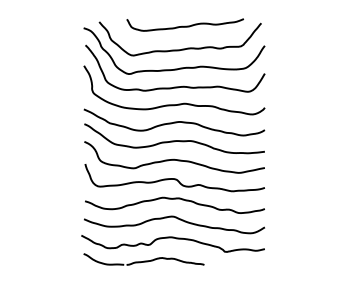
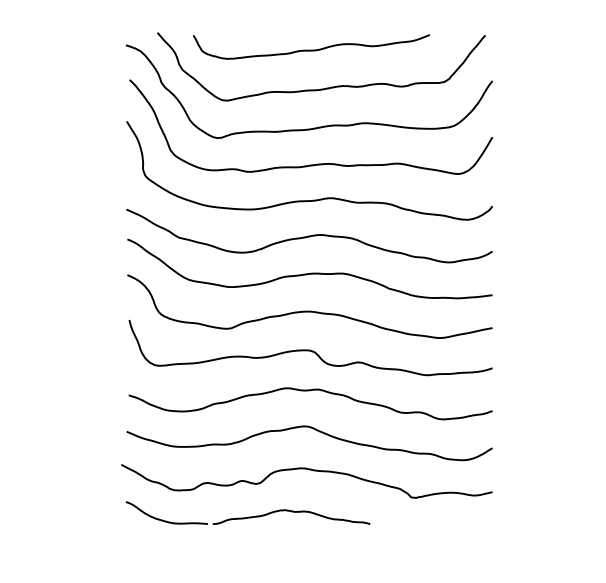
curve: (184, 25) -> (309, 47), moved

